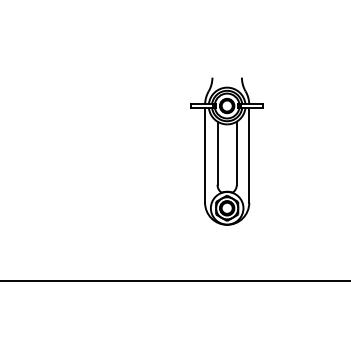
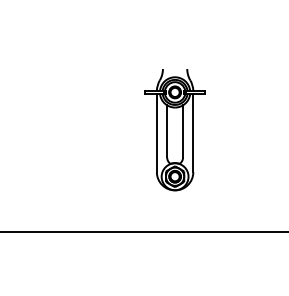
part: (226, 152) -> (174, 130), moved

